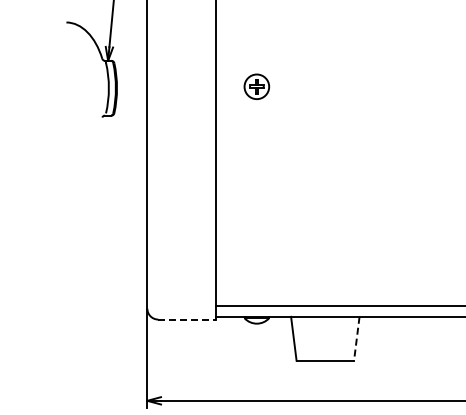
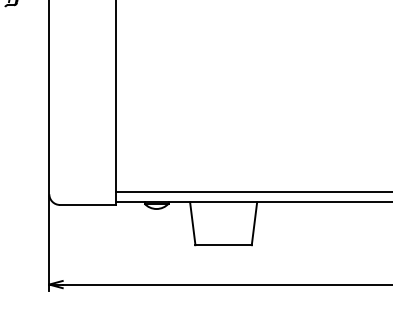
line: (187, 319) -> (88, 204), dashed -> solid
line: (356, 339) -> (254, 224), dashed -> solid

